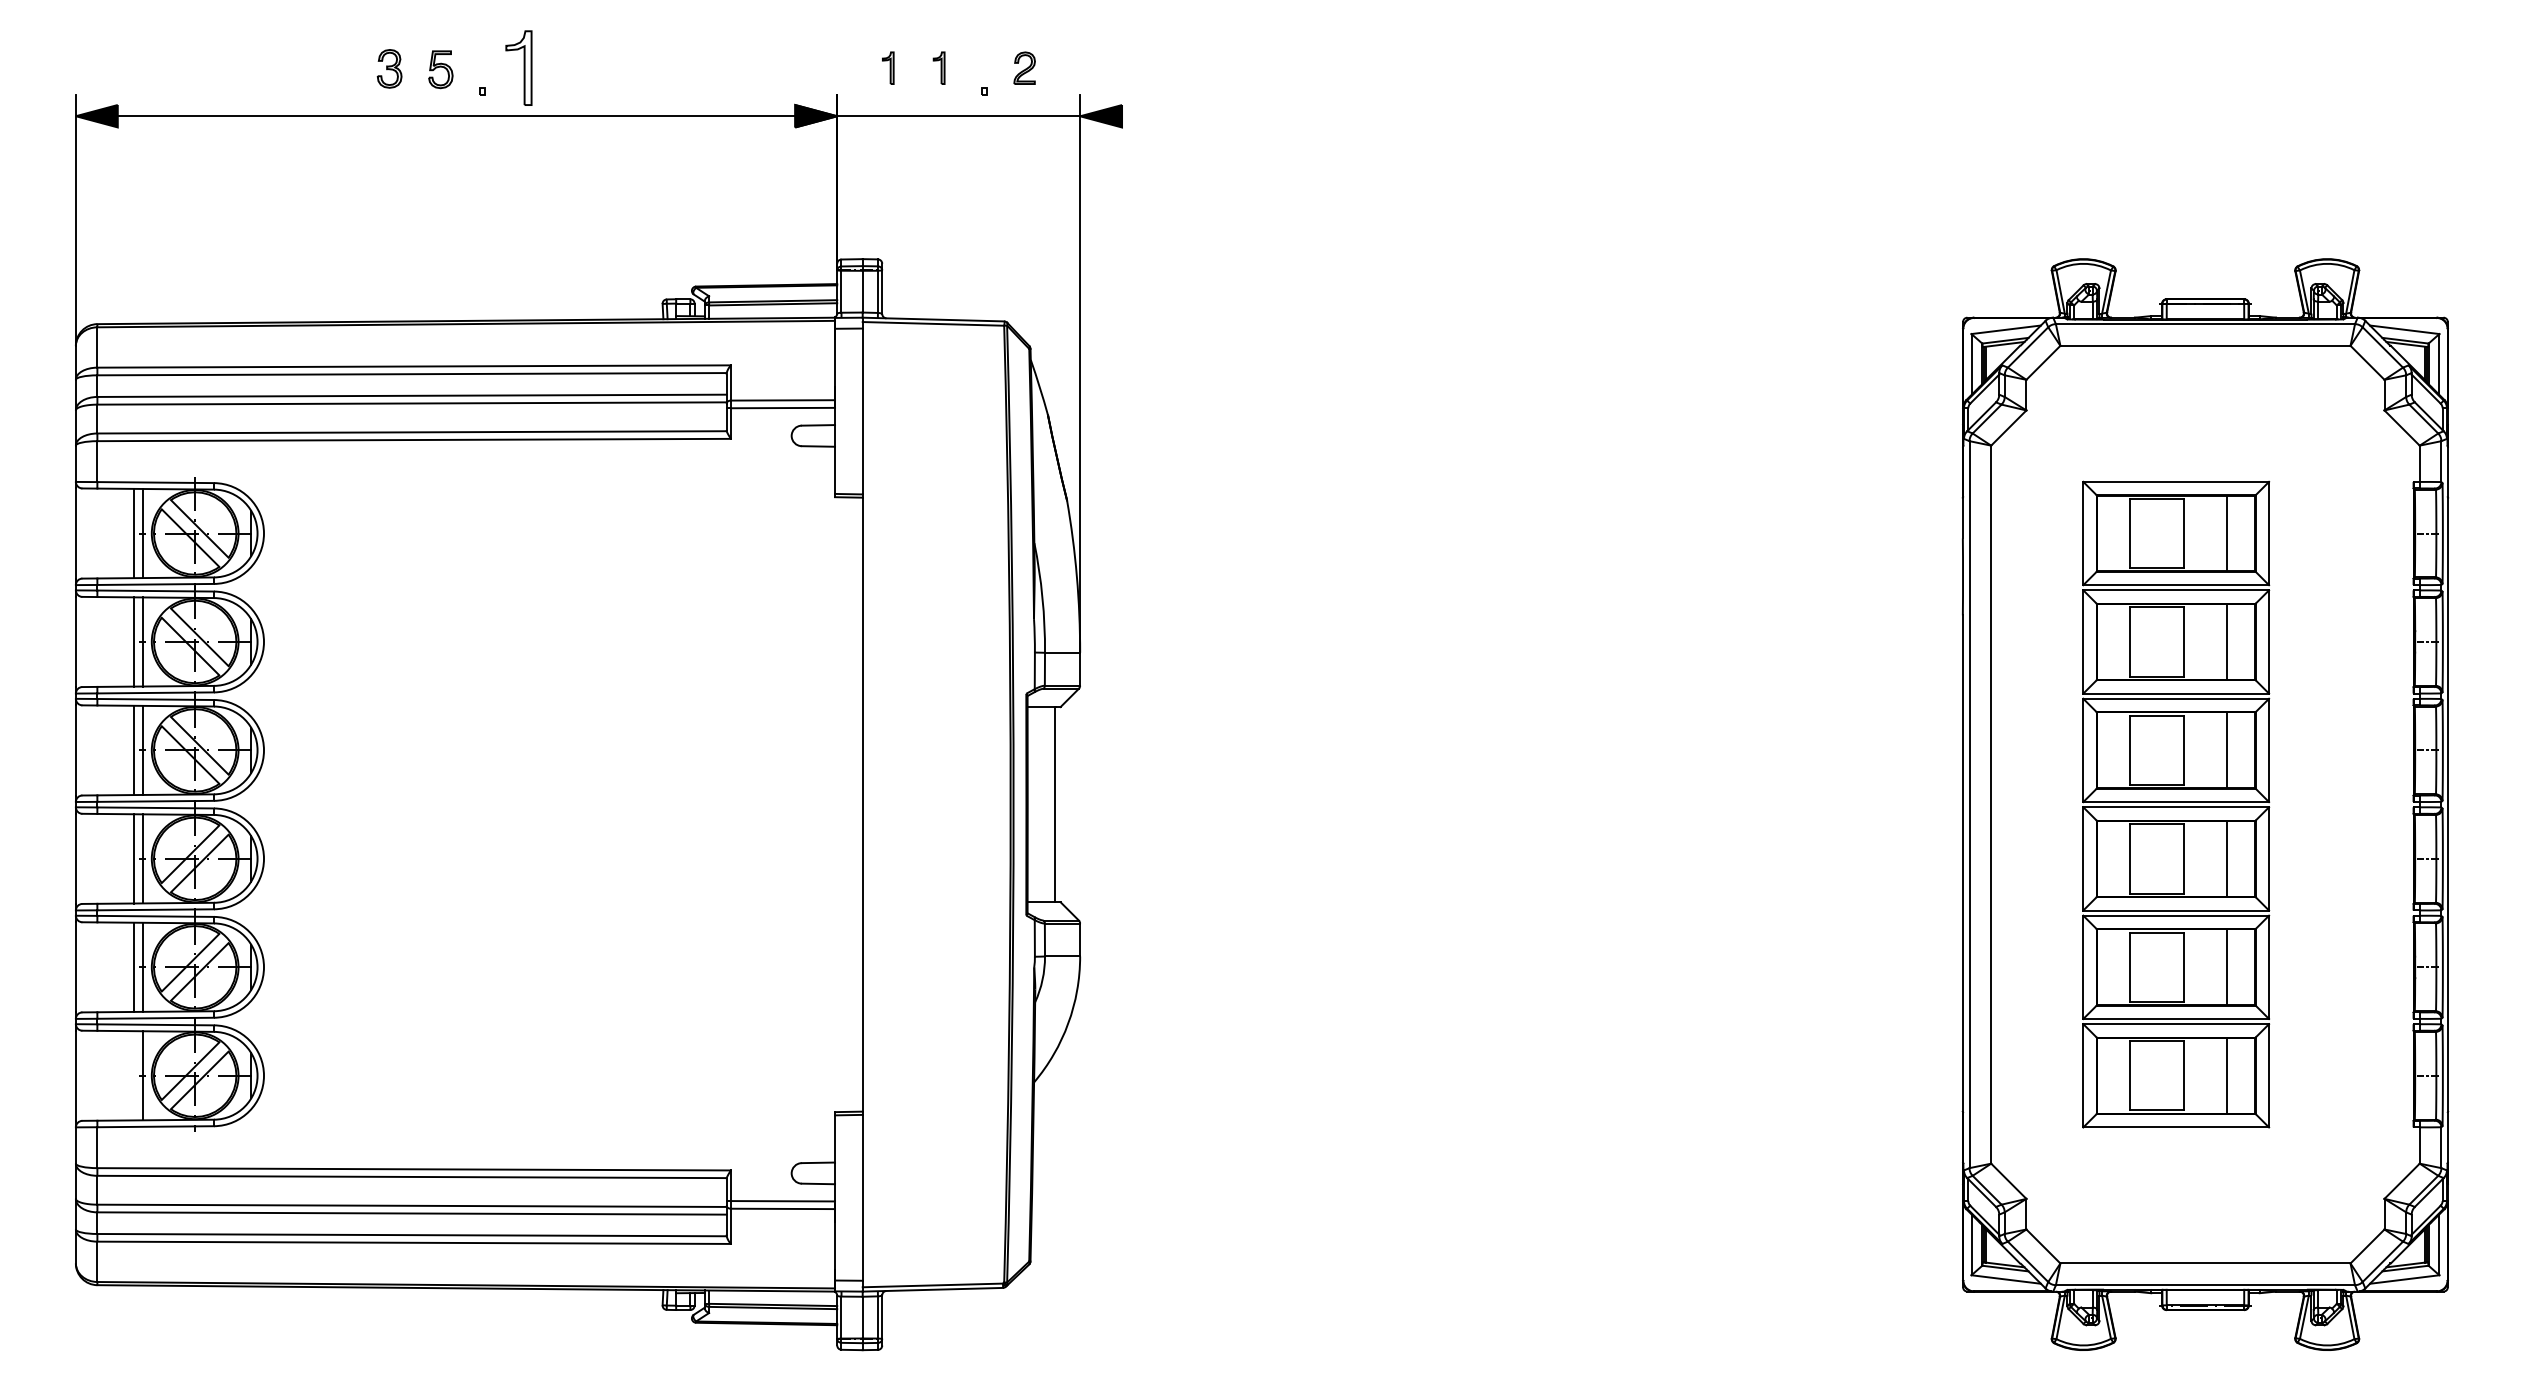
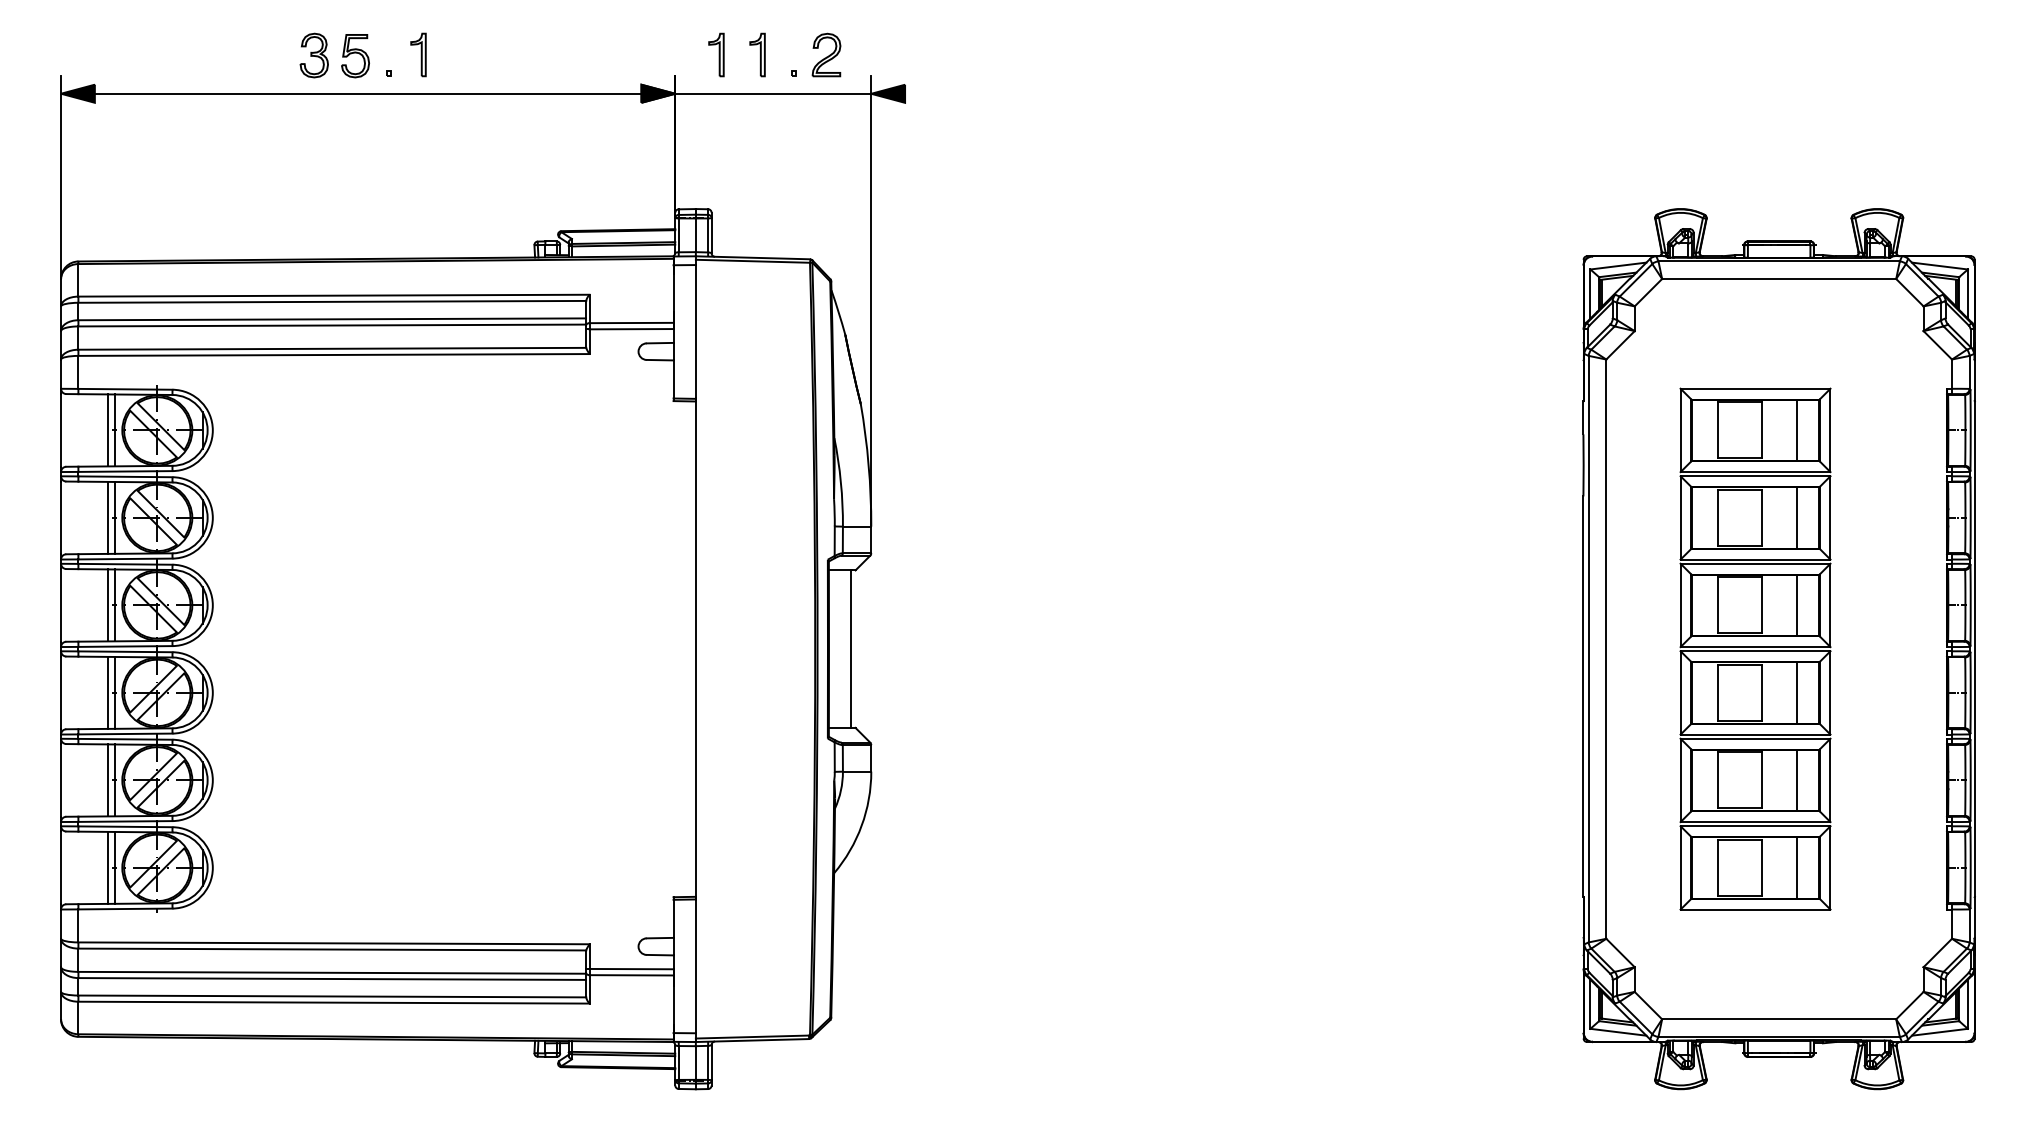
part: (518, 67) -> (418, 54), size x0.71
part: (888, 67) -> (716, 54), size x1.67
part: (939, 67) -> (757, 54), size x1.67
part: (1024, 67) -> (826, 54), size x1.67
part: (388, 68) -> (313, 55), size x1.43
part: (440, 70) -> (355, 56), size x1.43
line: (134, 1075) -> (108, 867), added

